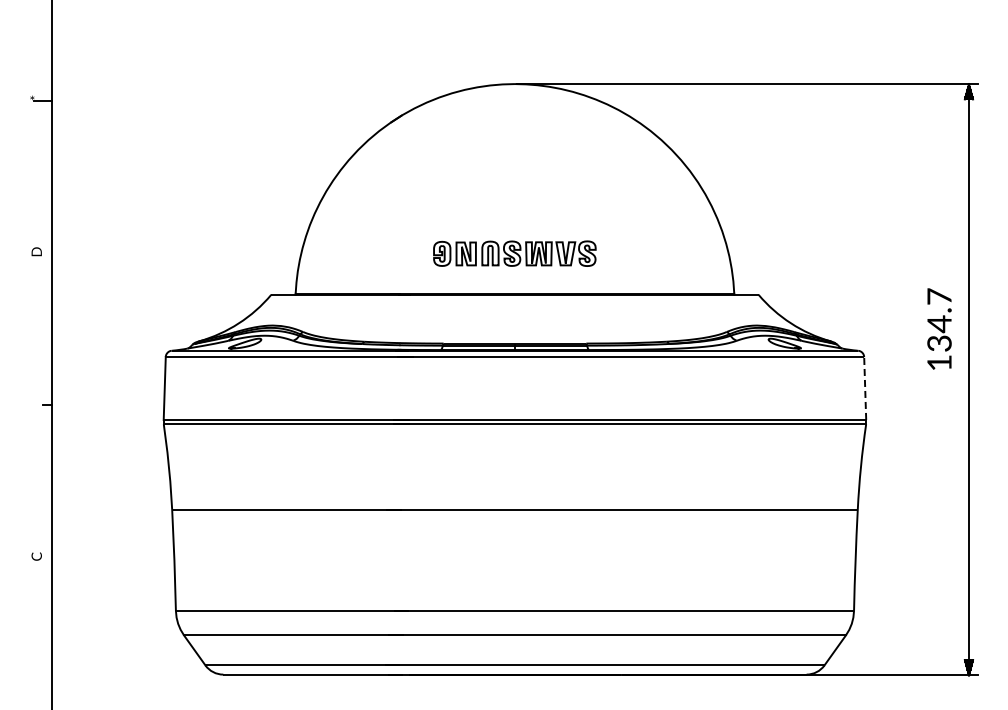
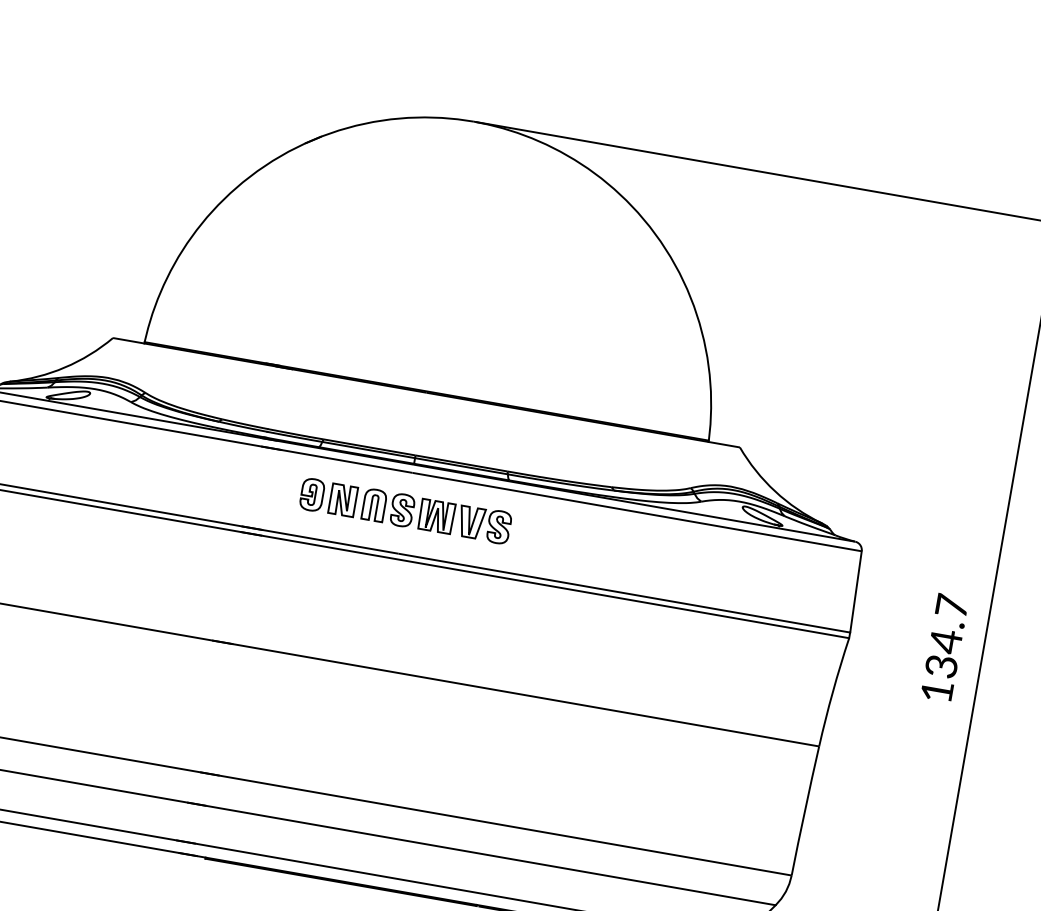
part: (514, 253) -> (405, 510), moved
text: (939, 328) -> (944, 647), moved
line: (865, 388) -> (856, 591), dashed -> solid

